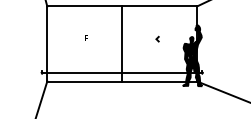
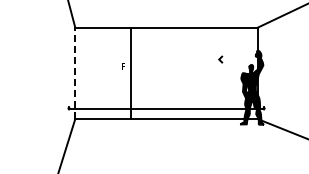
line: (157, 39) -> (220, 59), moved
line: (47, 44) -> (75, 73), solid -> dashed
line: (122, 44) -> (130, 73), moved

